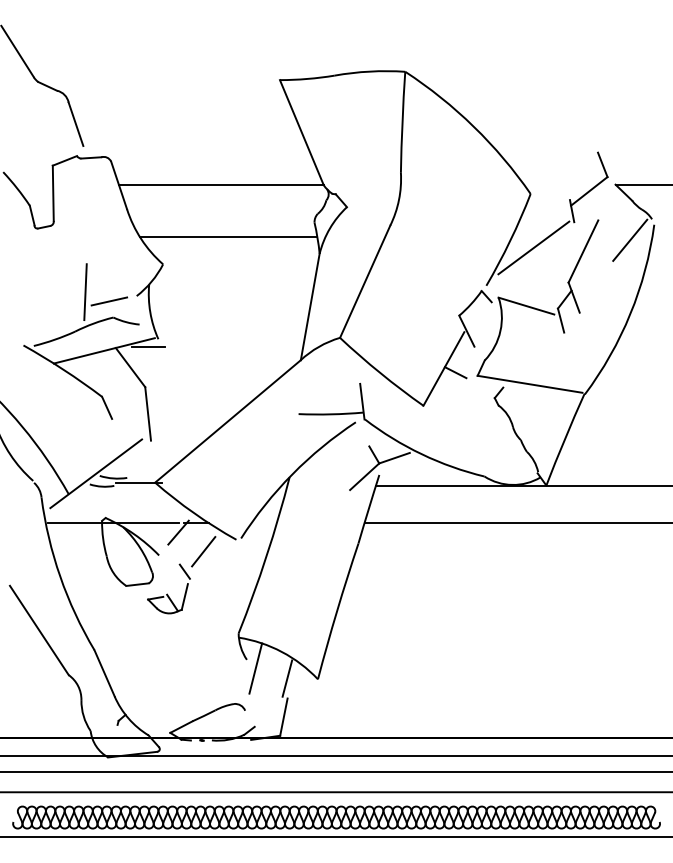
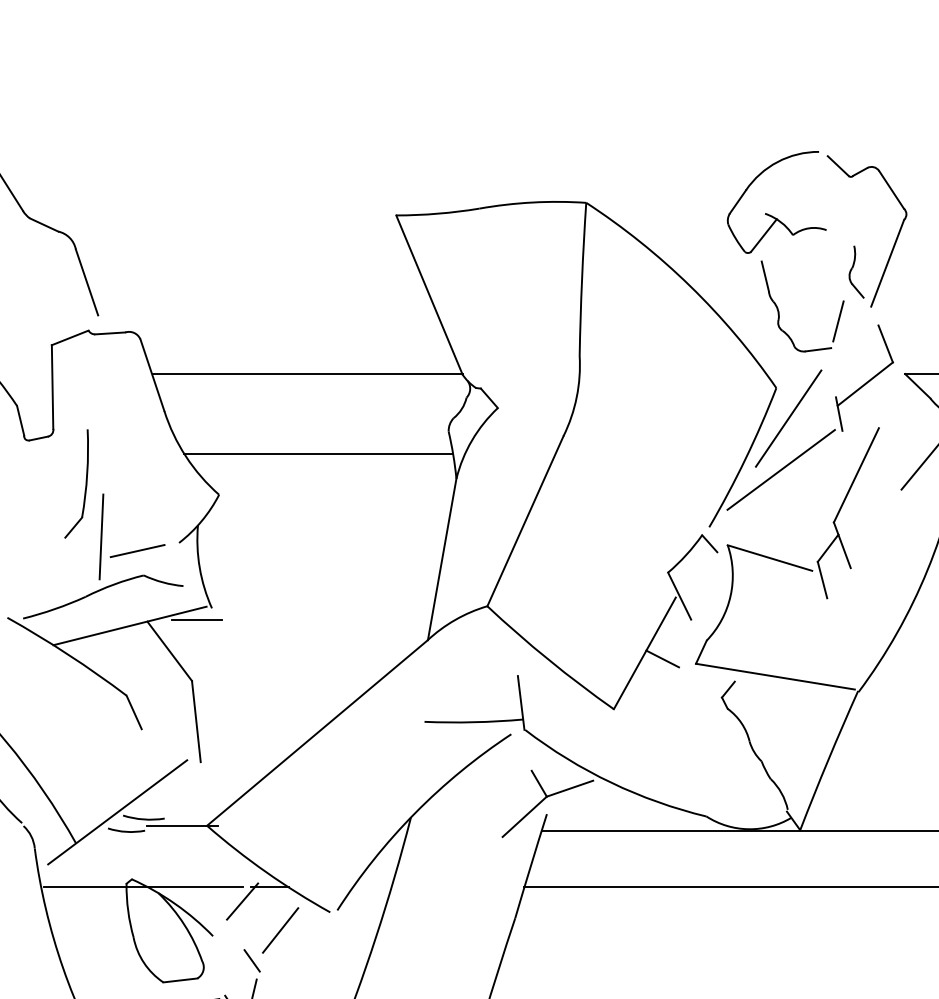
part: (561, 90) -> (823, 231), added
line: (538, 213) -> (788, 417), added
part: (68, 257) -> (75, 484), added

